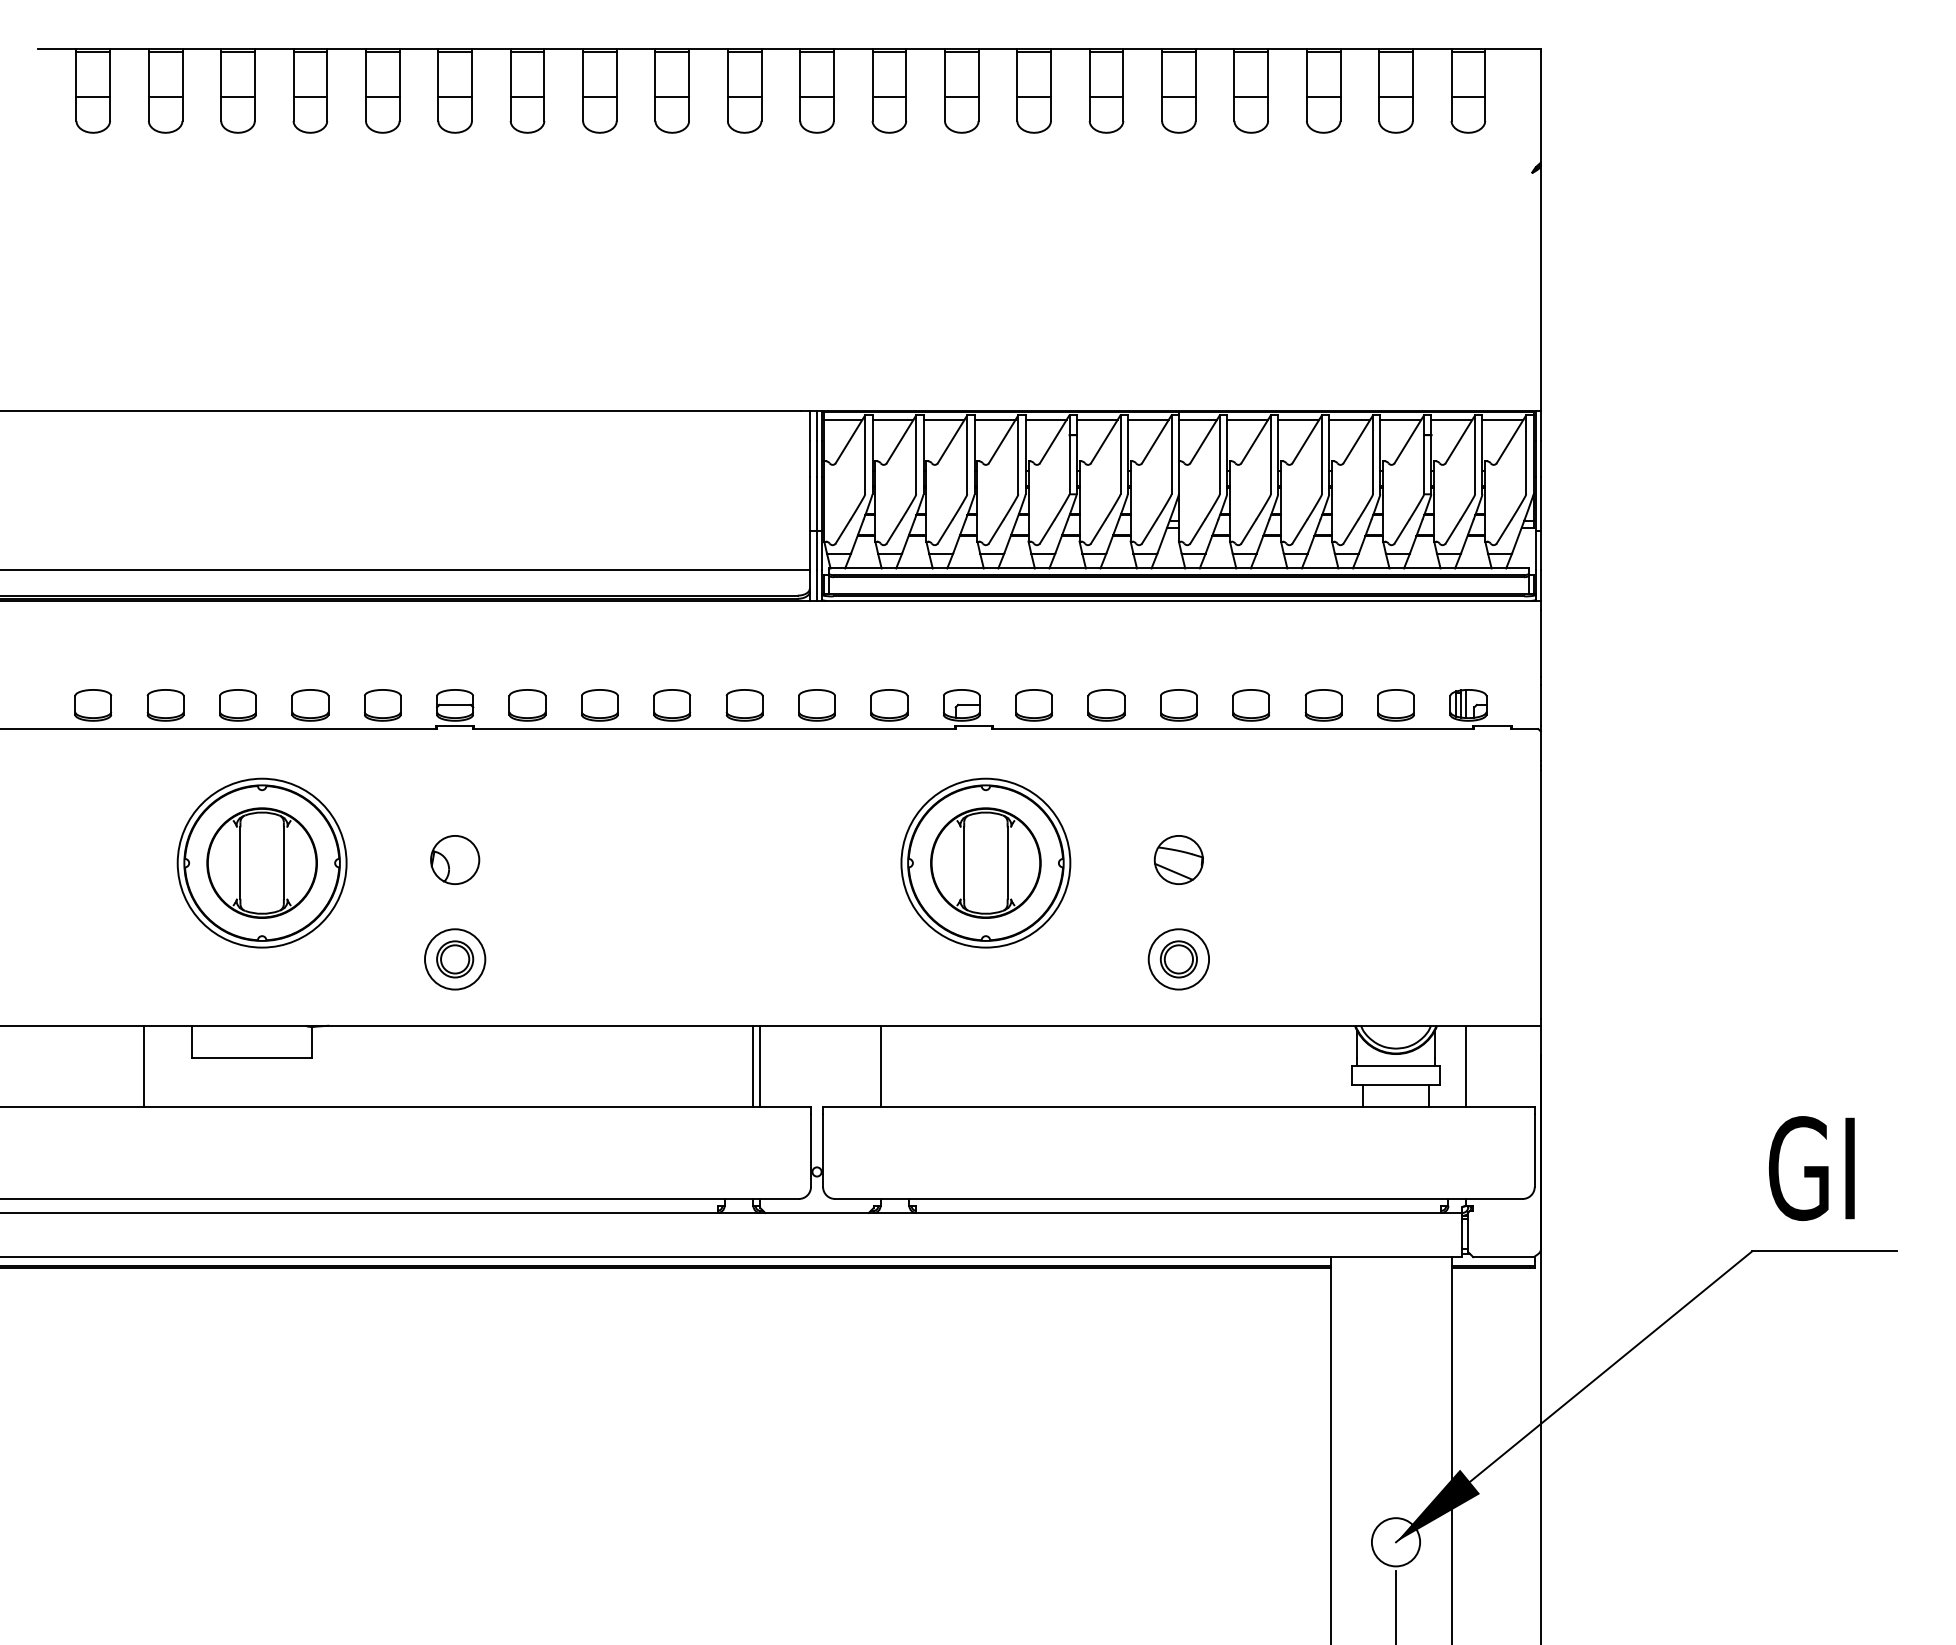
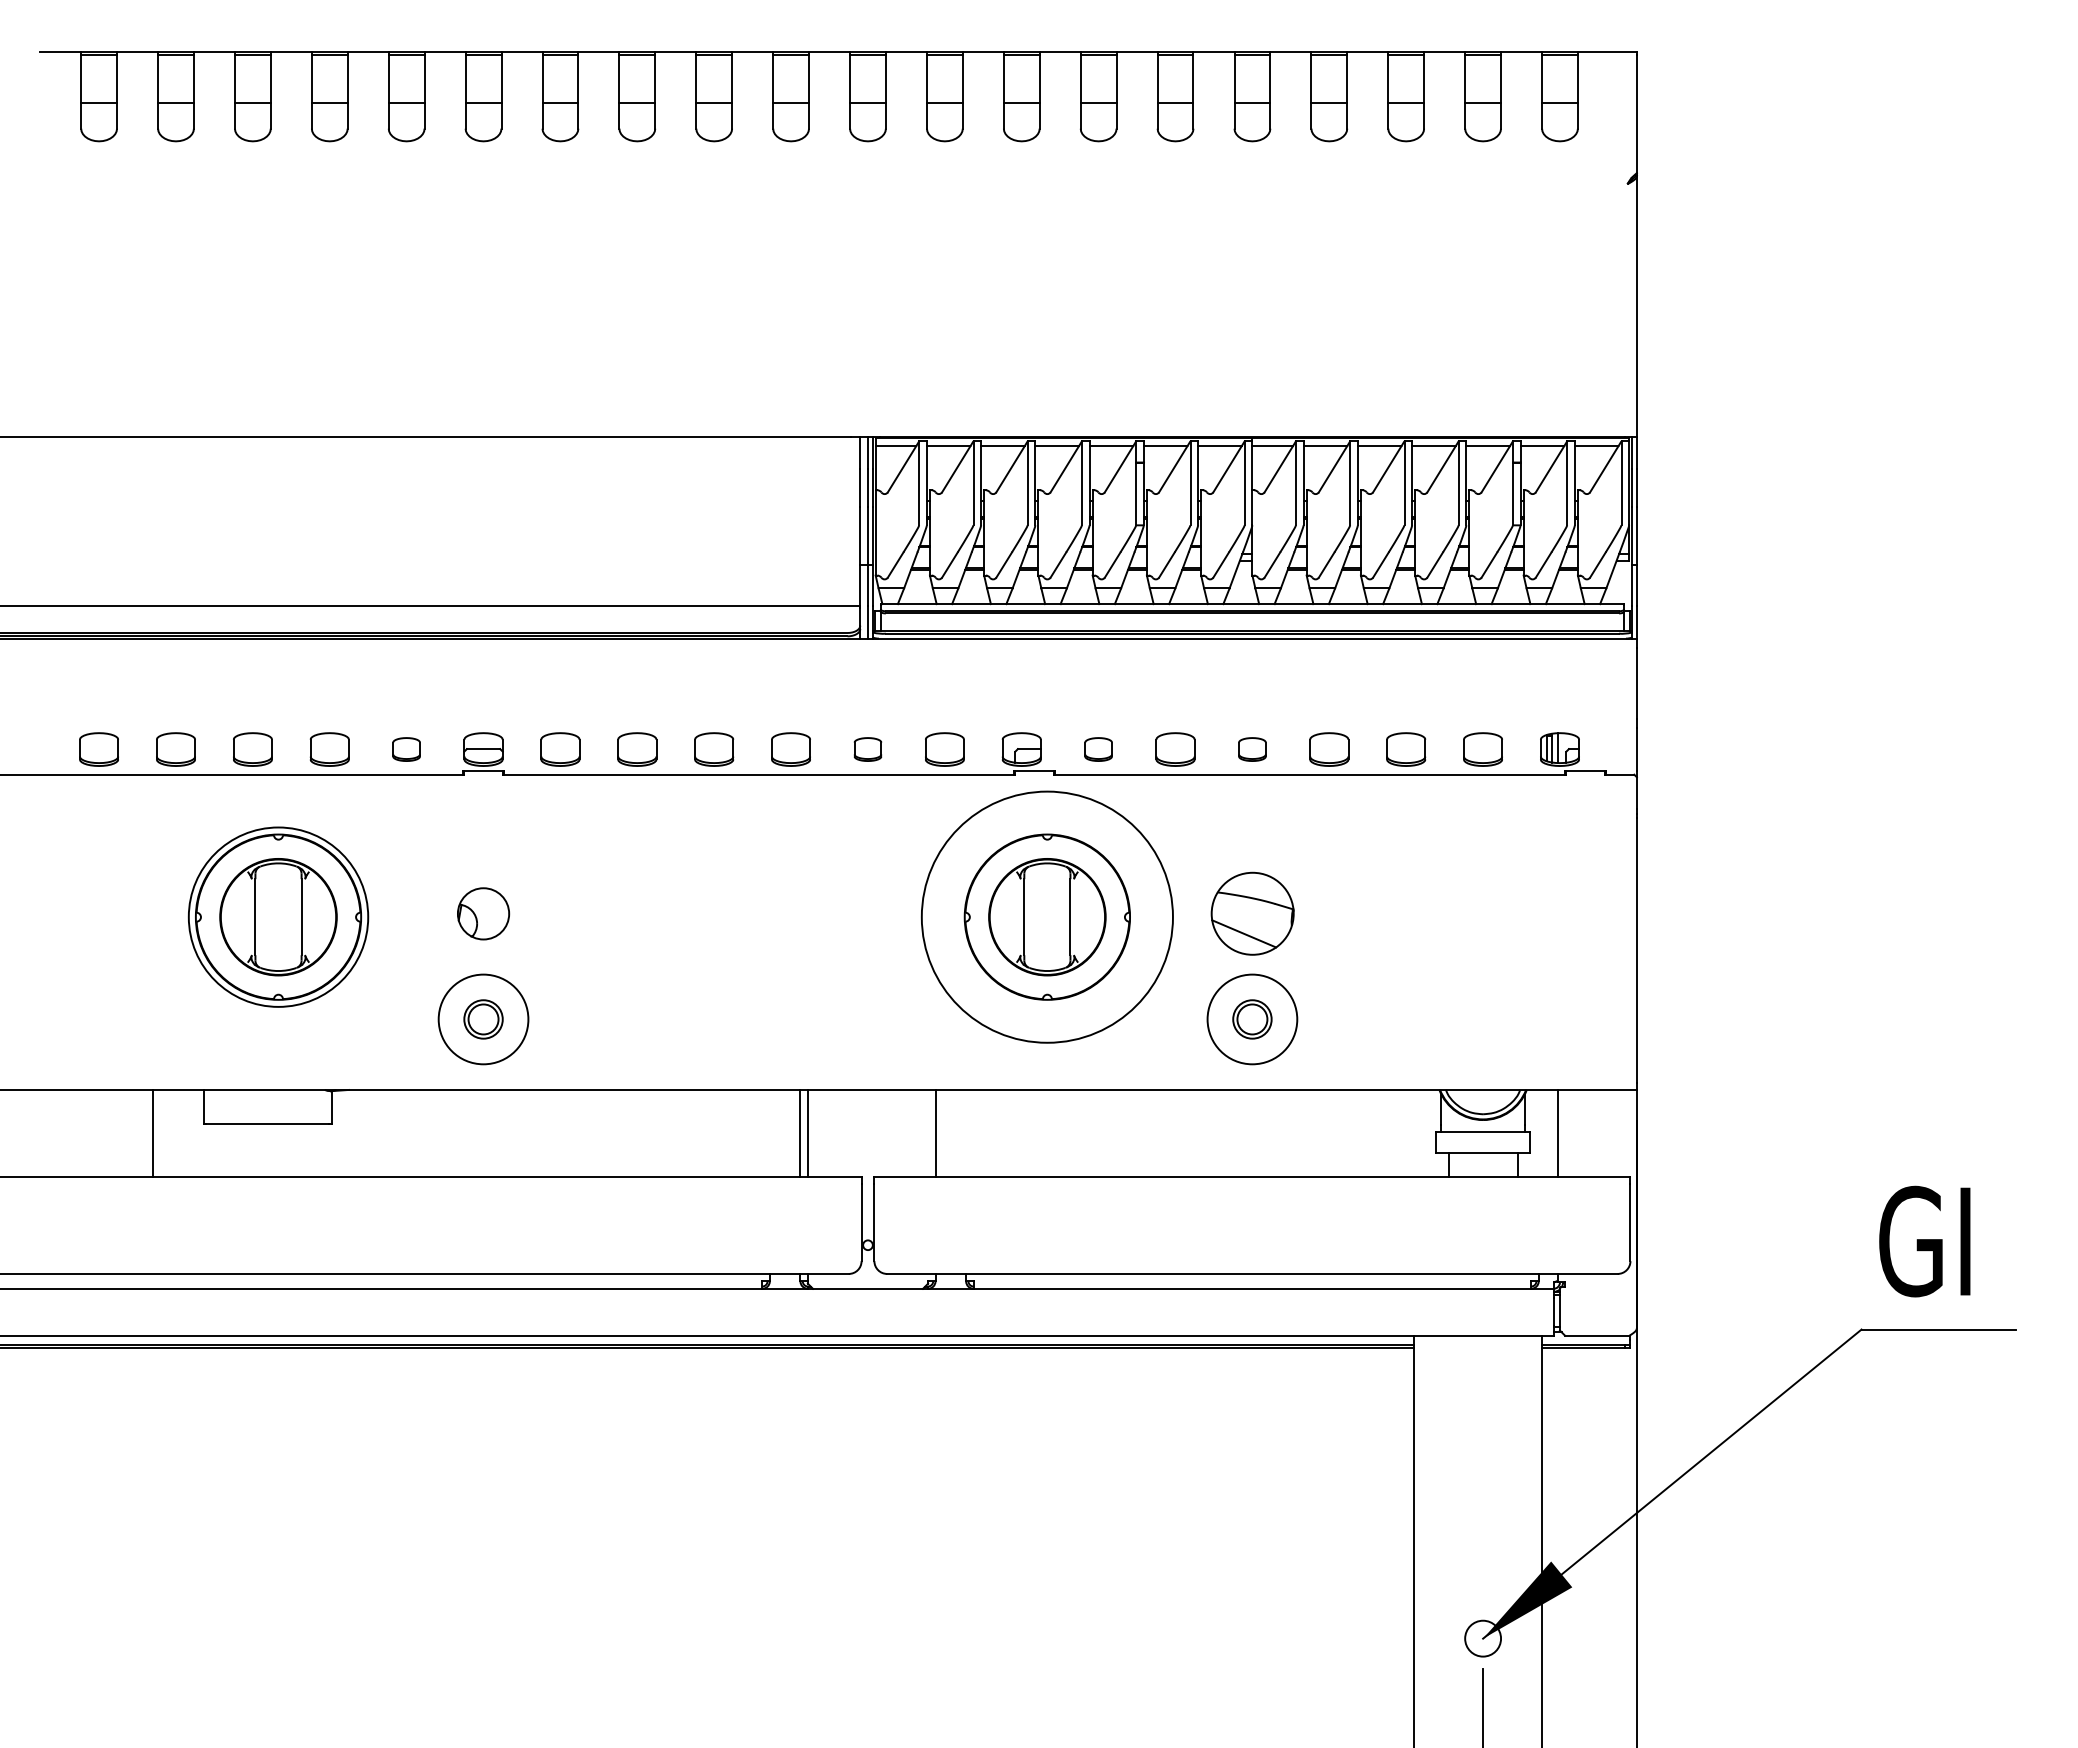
part: (382, 705) -> (406, 749), size x0.7
part: (816, 705) -> (867, 749), size x0.7
part: (1034, 705) -> (1098, 749), size x0.7
part: (1178, 705) -> (1252, 749), size x0.7
part: (1178, 859) -> (1251, 913), size x1.6
circle: (986, 862) -> (1047, 916), size x1.4
circle: (455, 959) -> (483, 1019), size x1.4
circle: (1178, 959) -> (1252, 1019), size x1.4
circle: (1395, 1542) -> (1482, 1638), size x0.7

